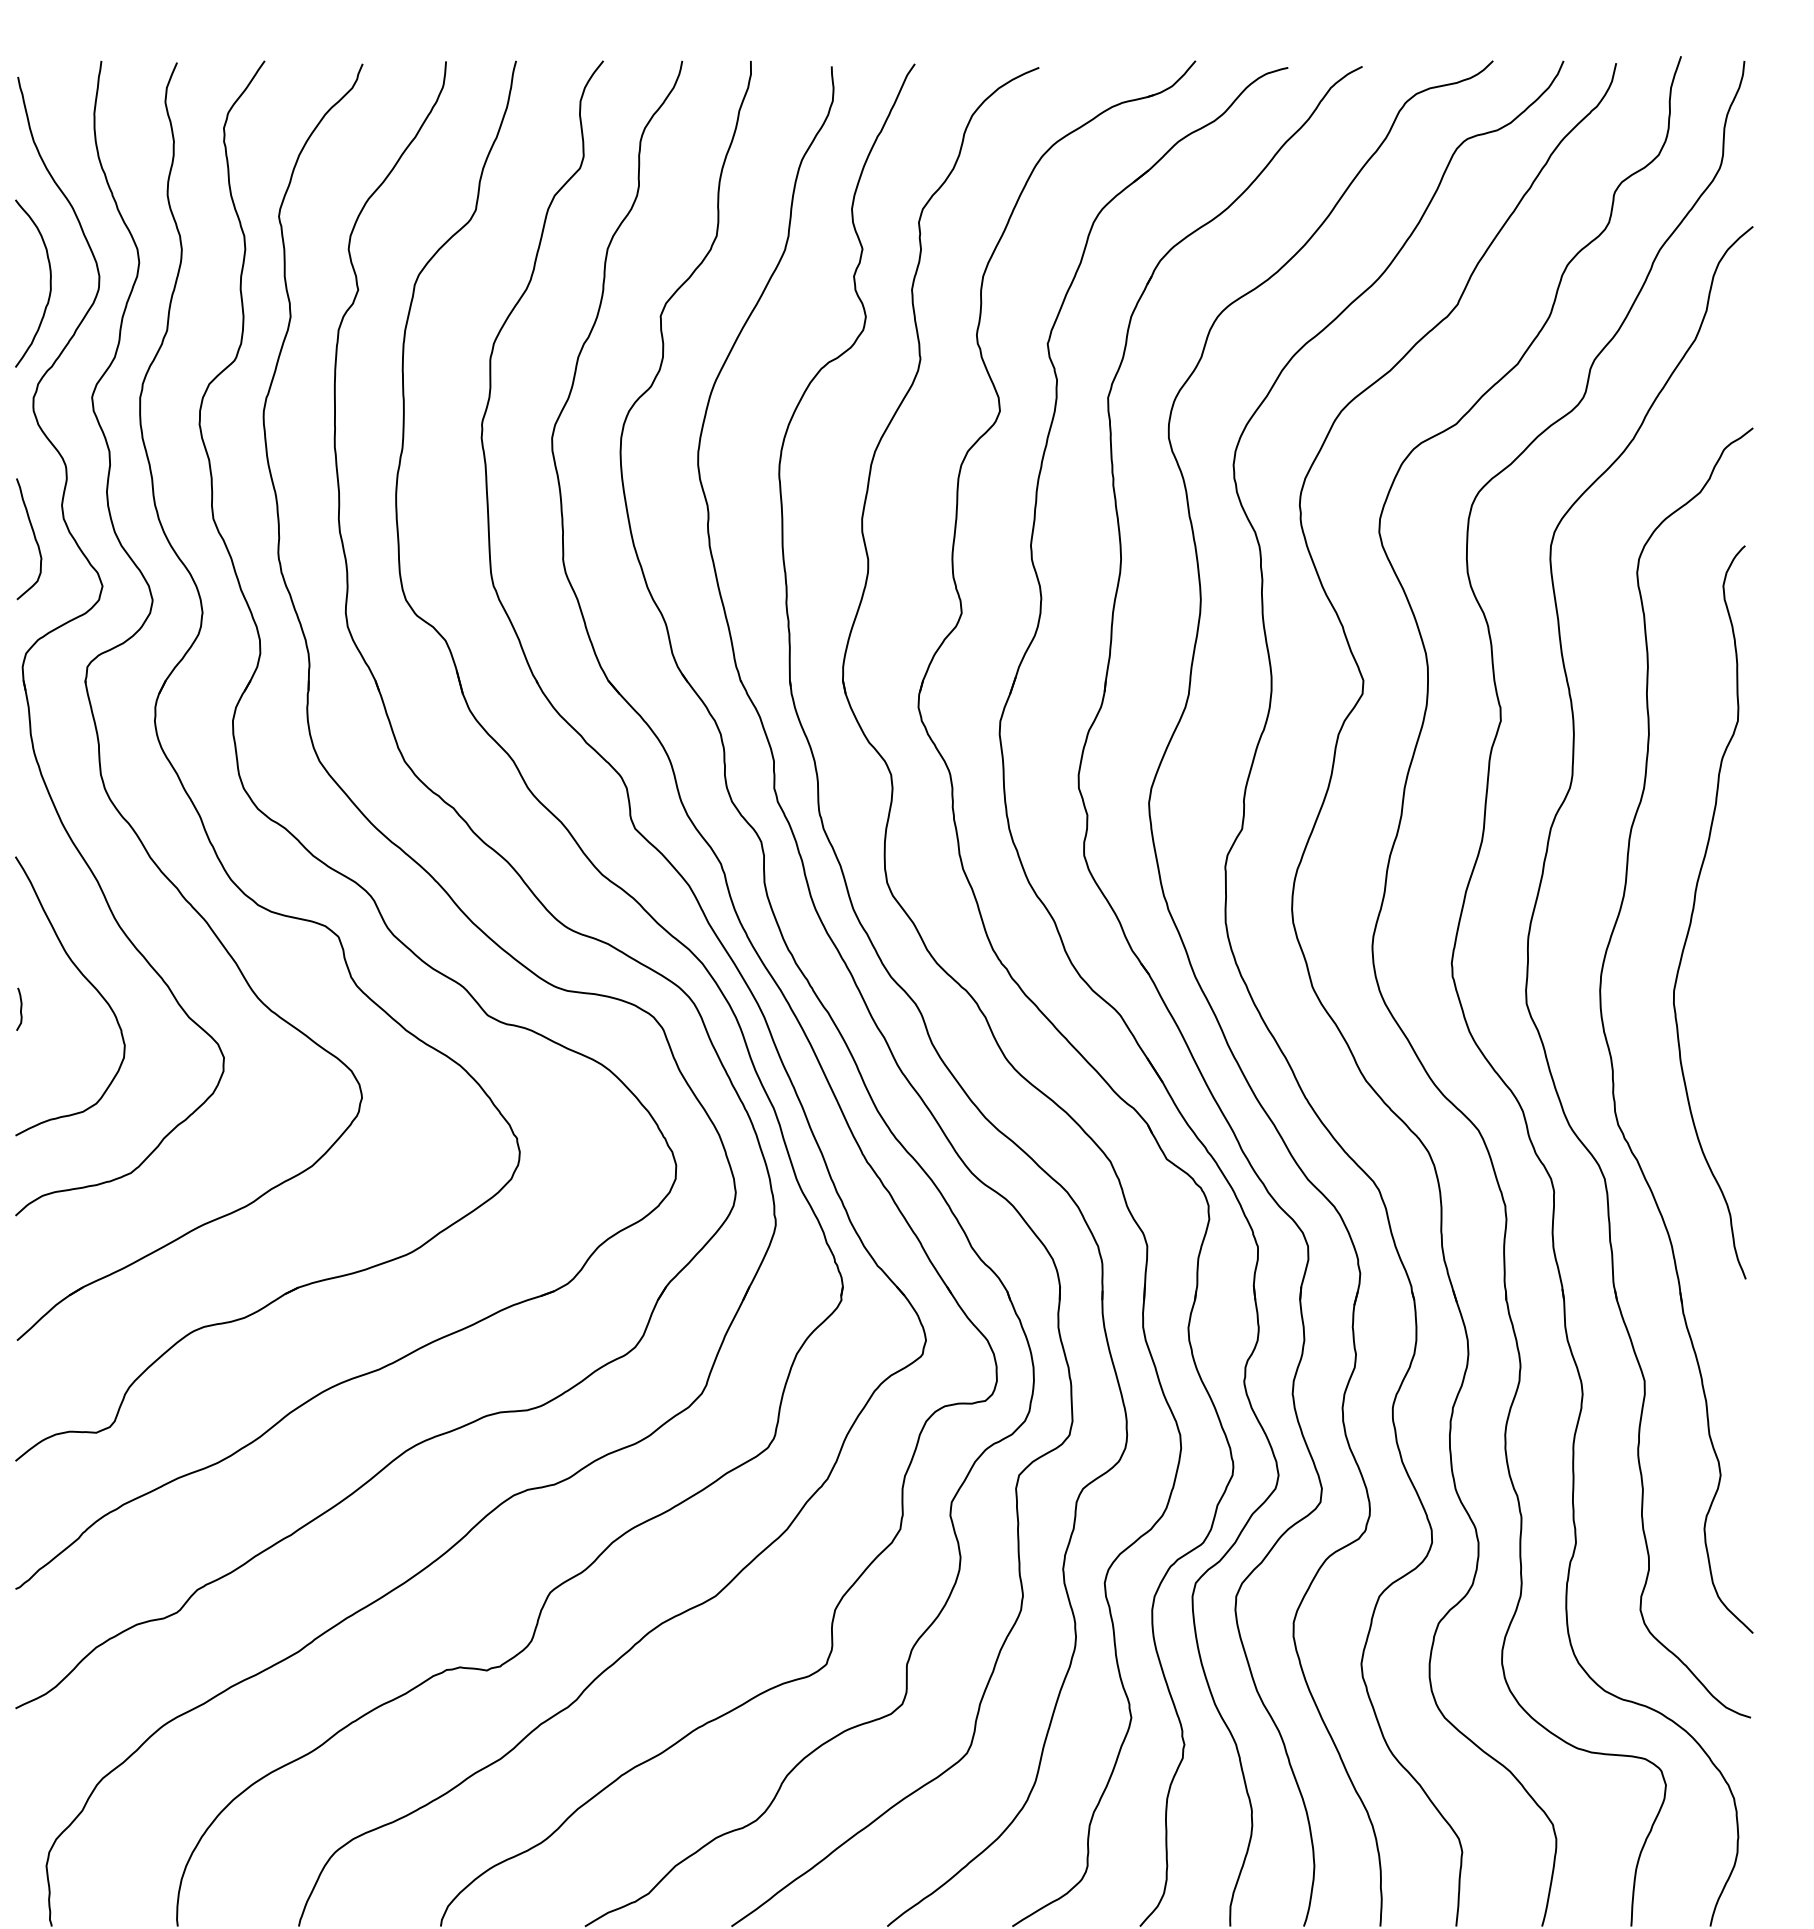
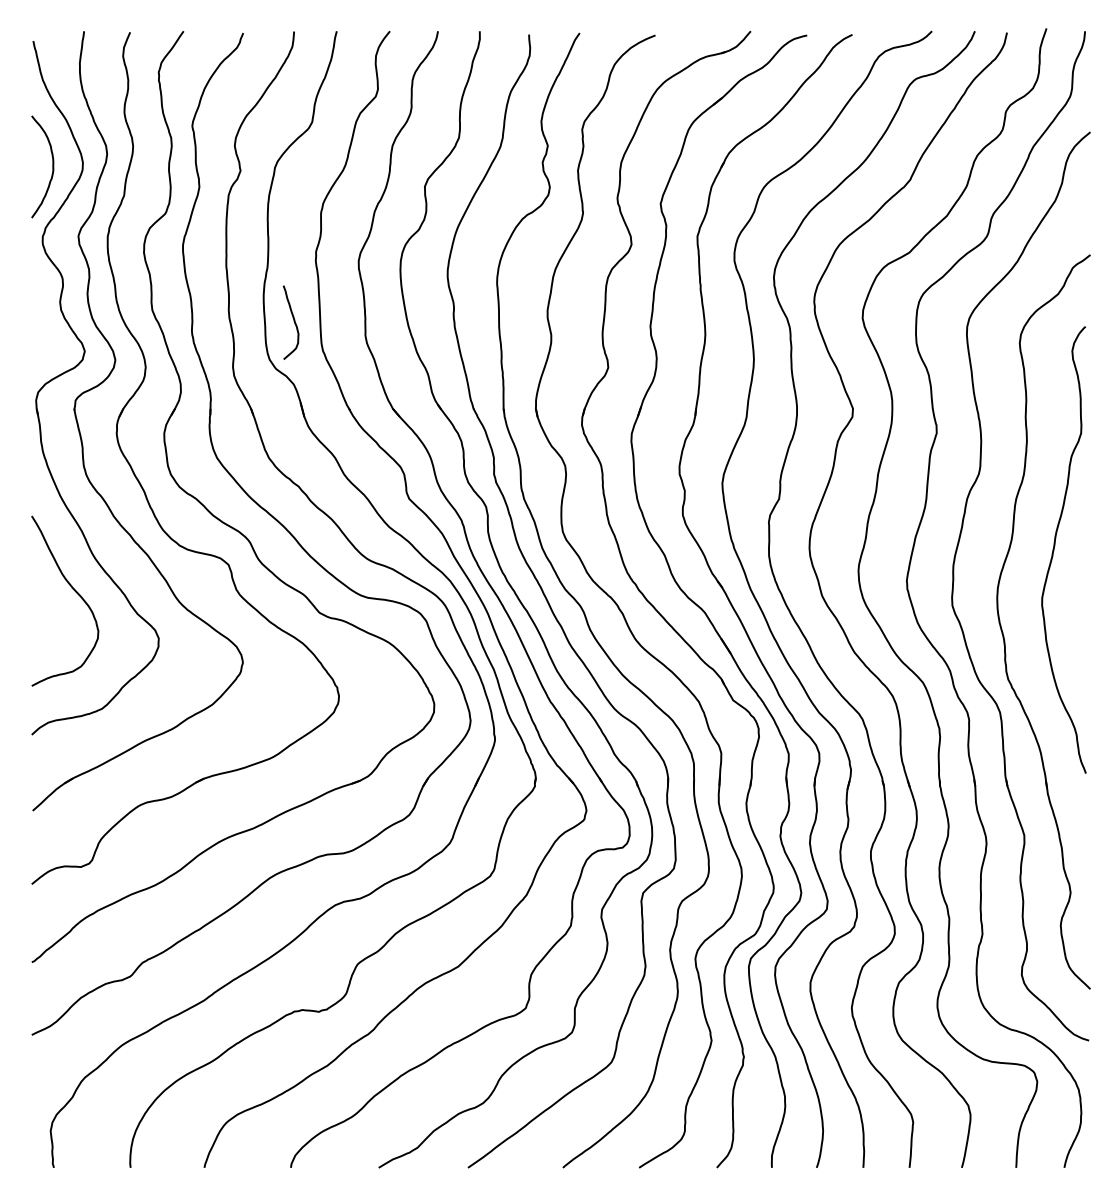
curve: (33, 537) -> (293, 321), moved
curve: (19, 1010) -> (34, 609), removed

